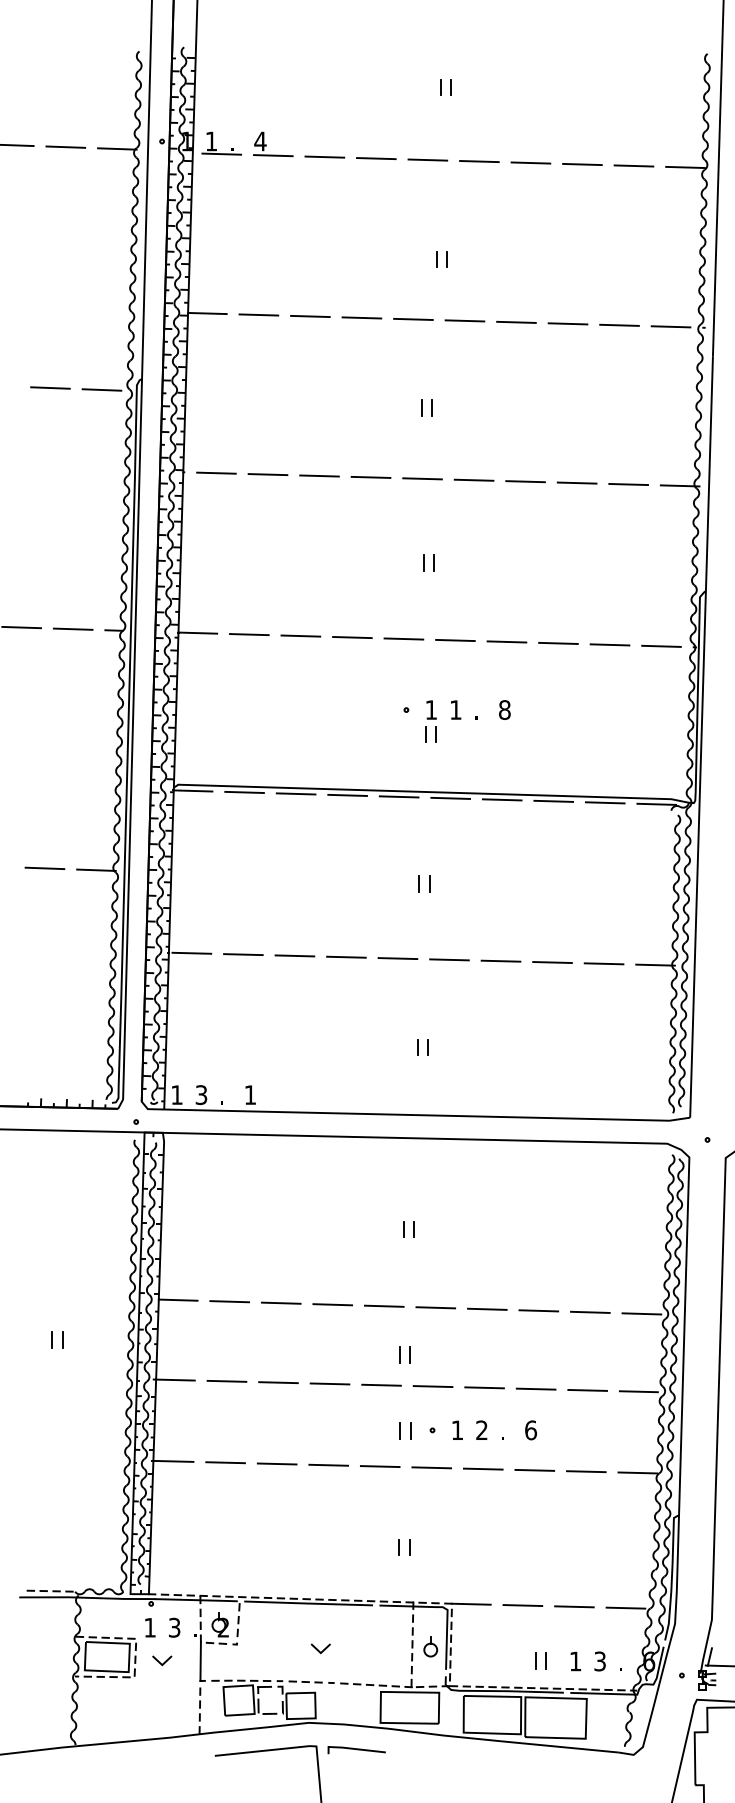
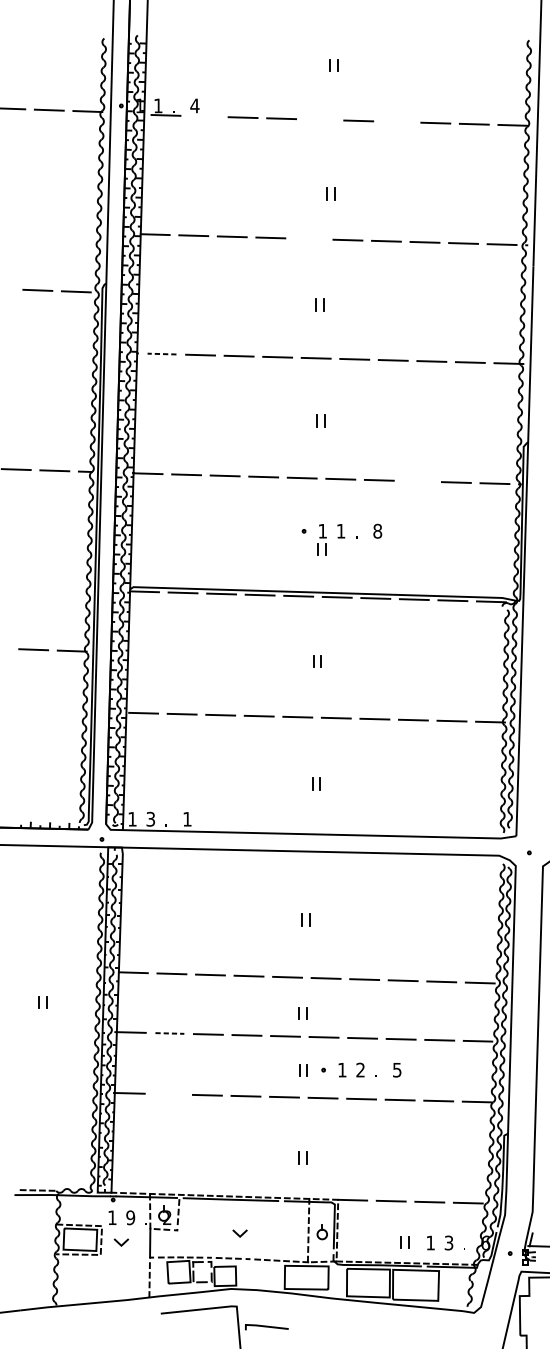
line: (272, 155) -> (203, 116), removed
line: (427, 159) -> (319, 119), removed
line: (530, 162) -> (396, 121), removed
line: (413, 318) -> (309, 238), removed
line: (215, 473) -> (161, 354), solid -> dashed
line: (558, 642) -> (417, 480), removed
line: (227, 1381) -> (170, 1033), solid -> dashed
text: (530, 1430) -> (396, 1070), 6 -> 5
line: (225, 1462) -> (168, 1094), removed
text: (174, 1627) -> (130, 1217), 3 -> 9
line: (356, 1750) -> (266, 1327), moved

